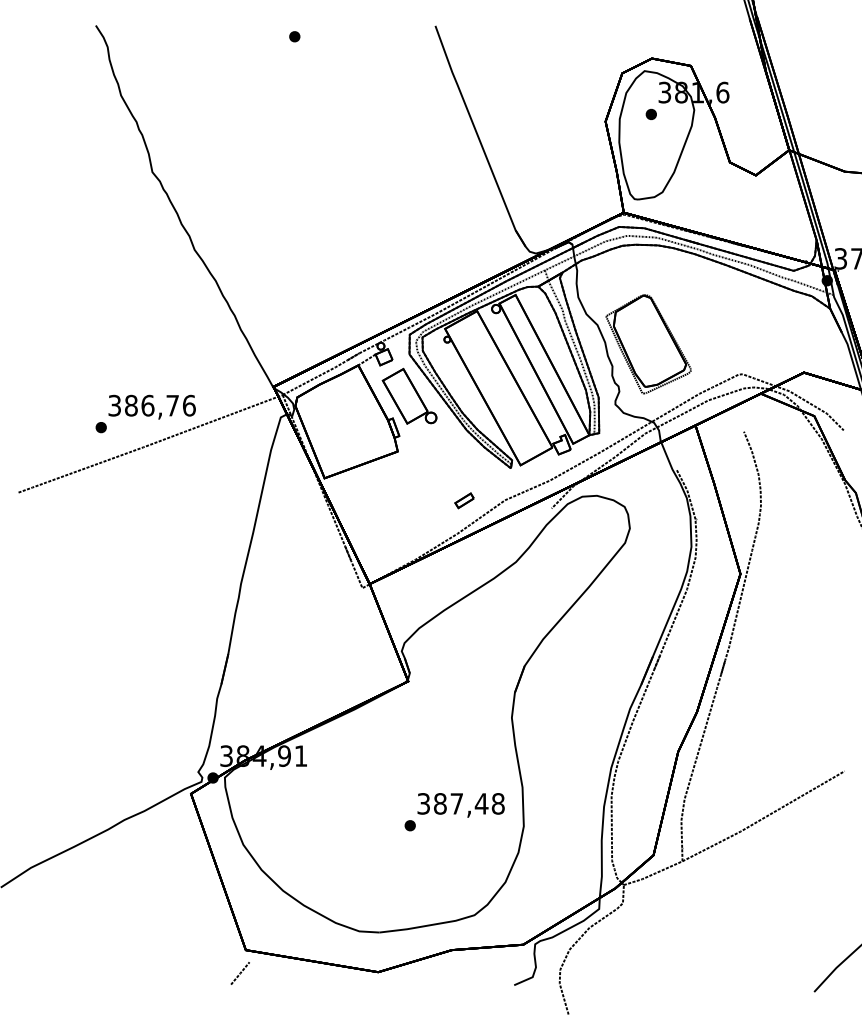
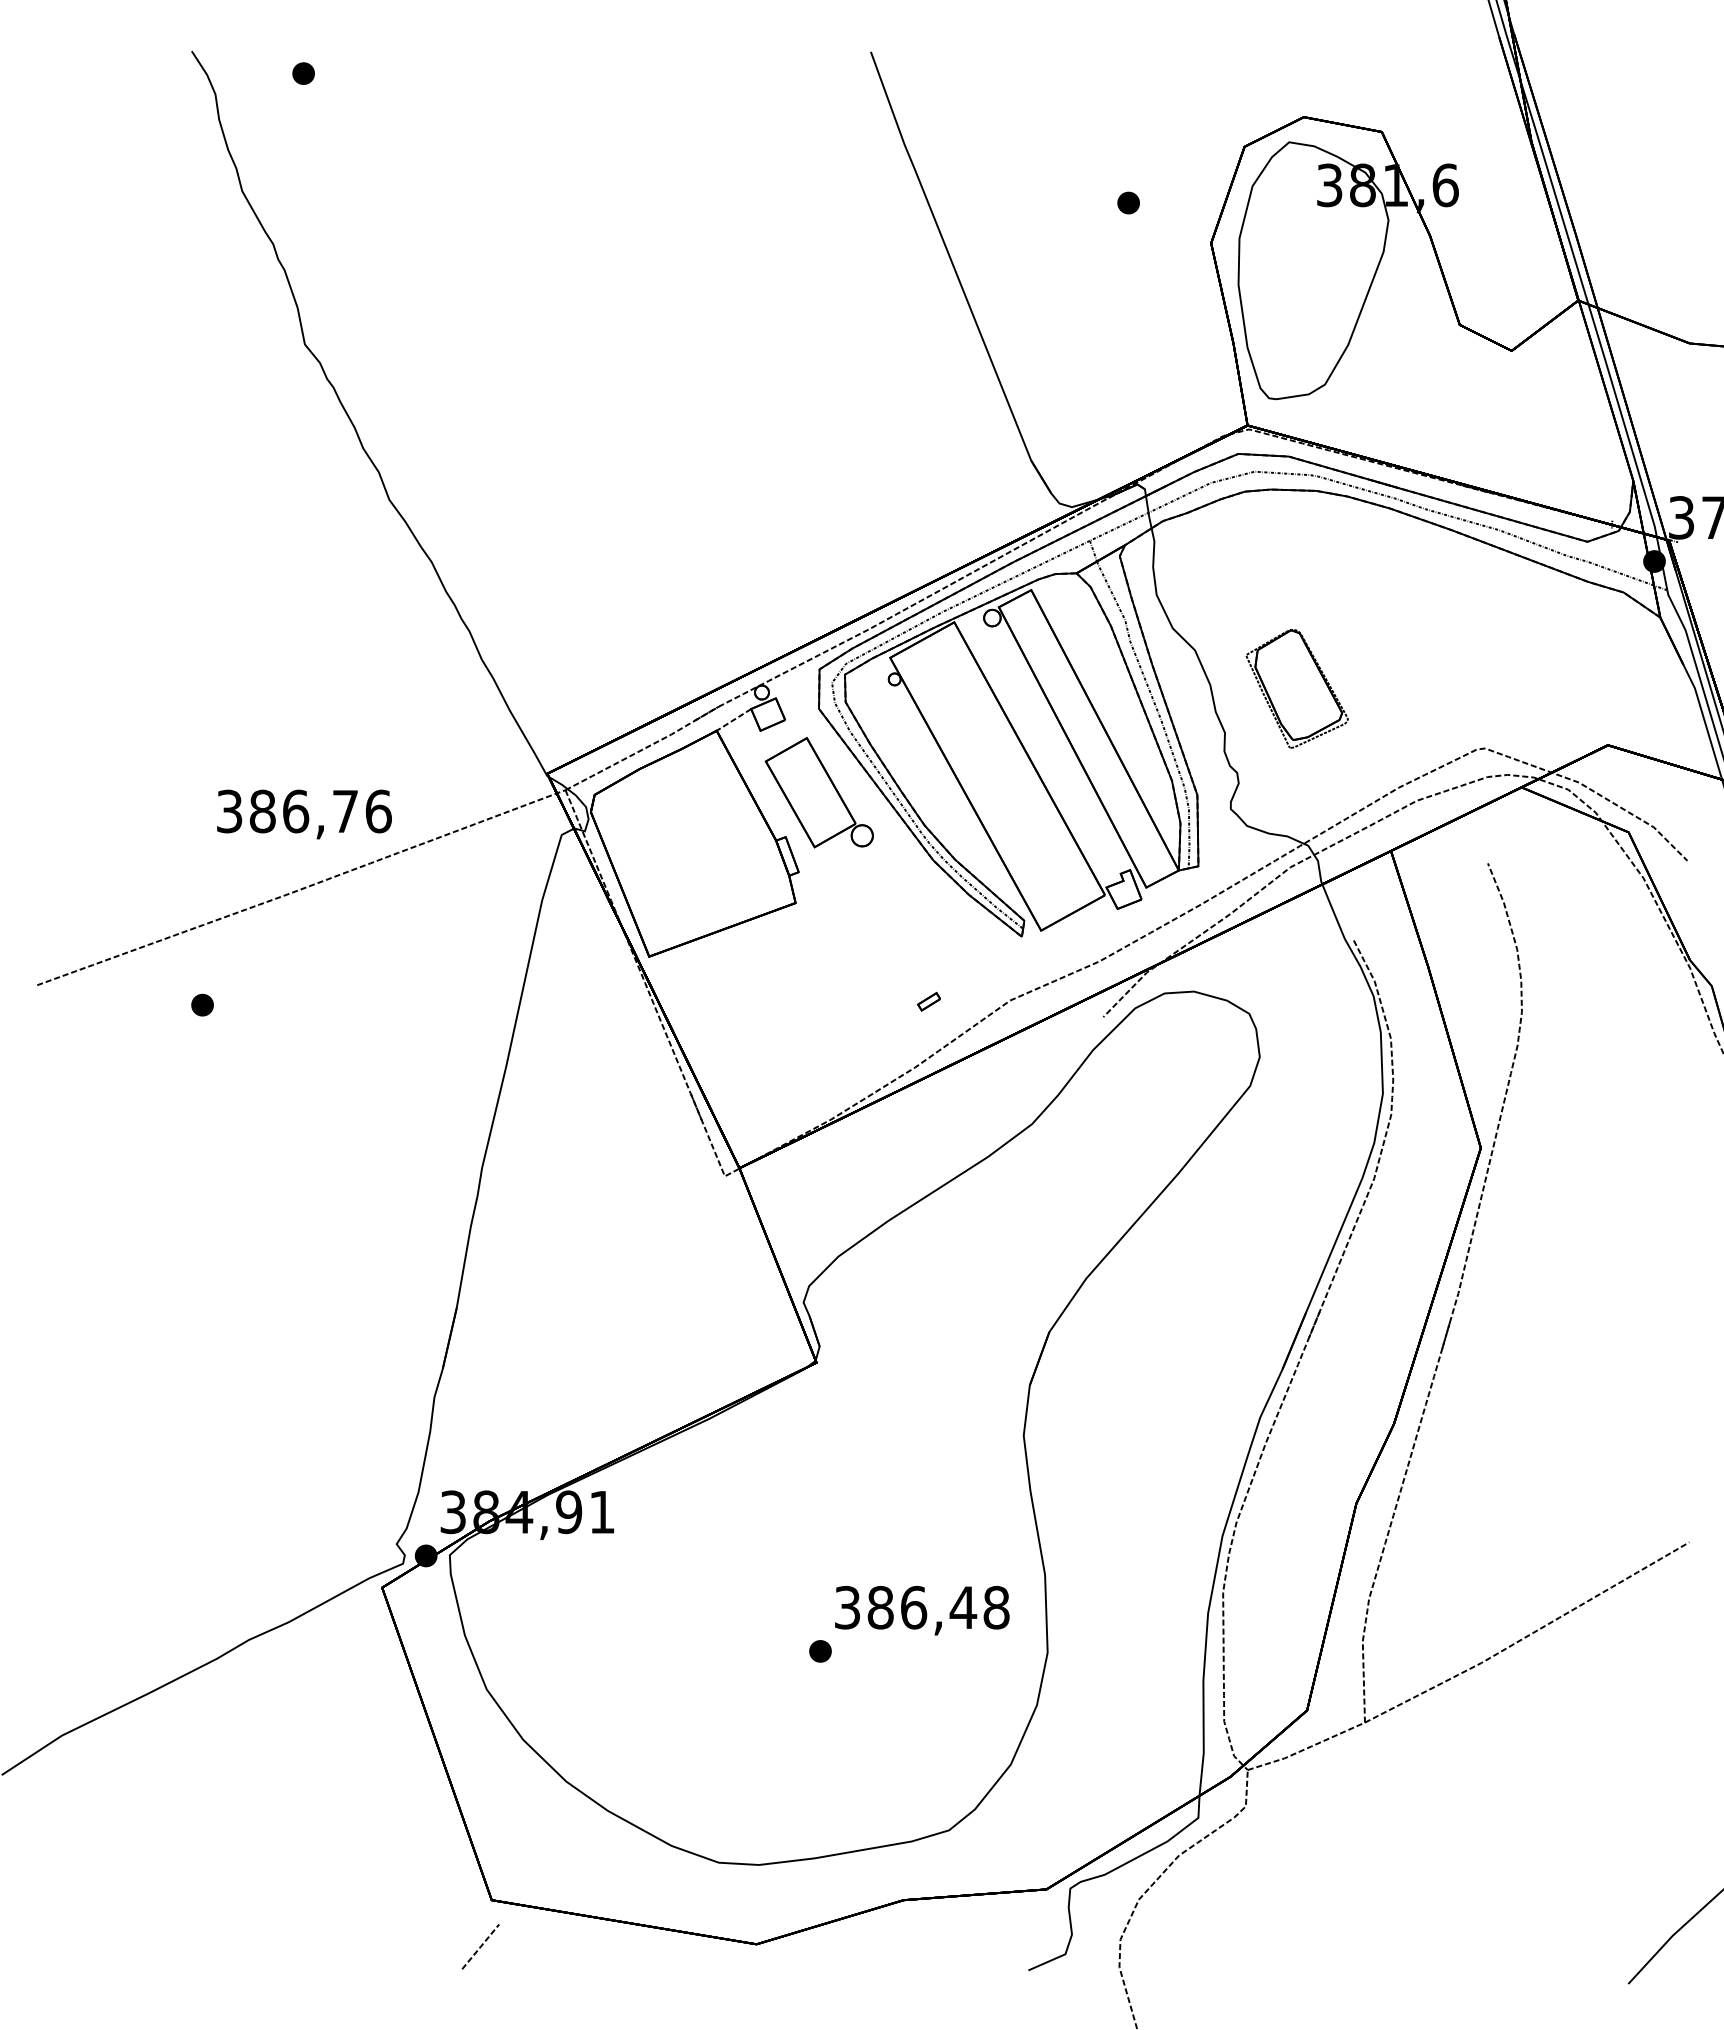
part: (294, 36) -> (303, 73), moved
part: (650, 113) -> (1126, 201), moved
part: (648, 344) -> (1296, 689), size x0.6
part: (100, 427) -> (201, 1005), moved
part: (464, 500) -> (928, 1001), size x0.6
text: (456, 803) -> (912, 1606), 387,48 -> 386,48

